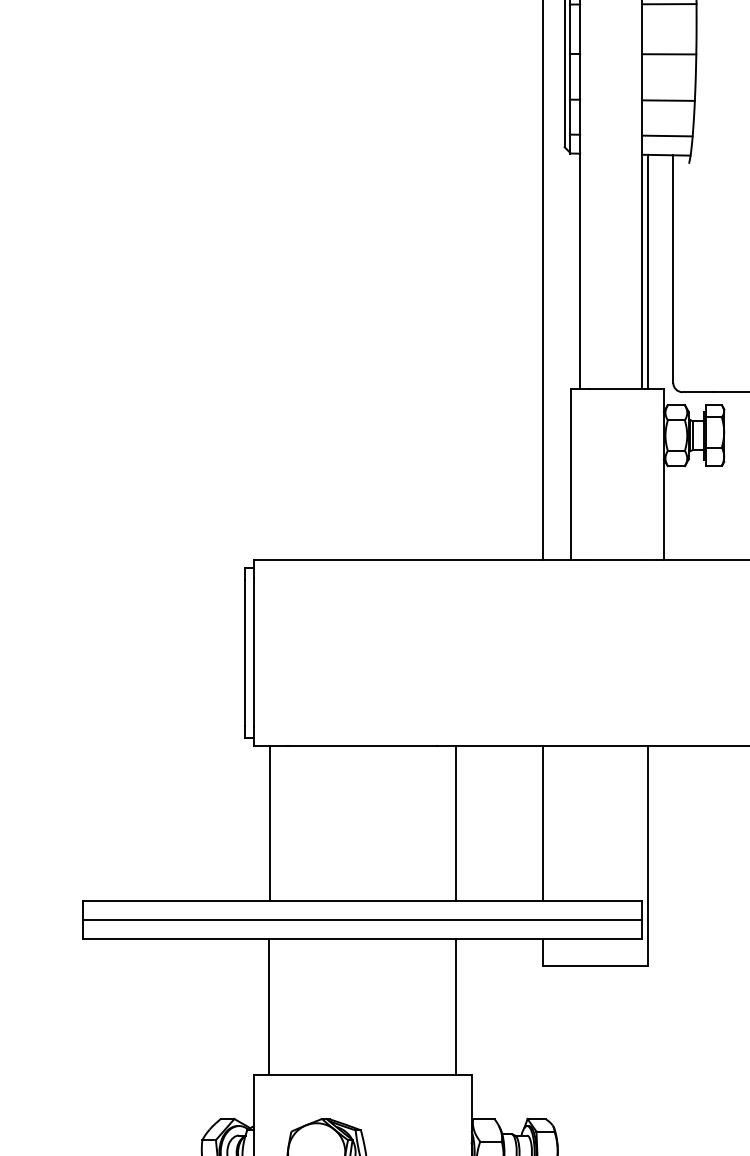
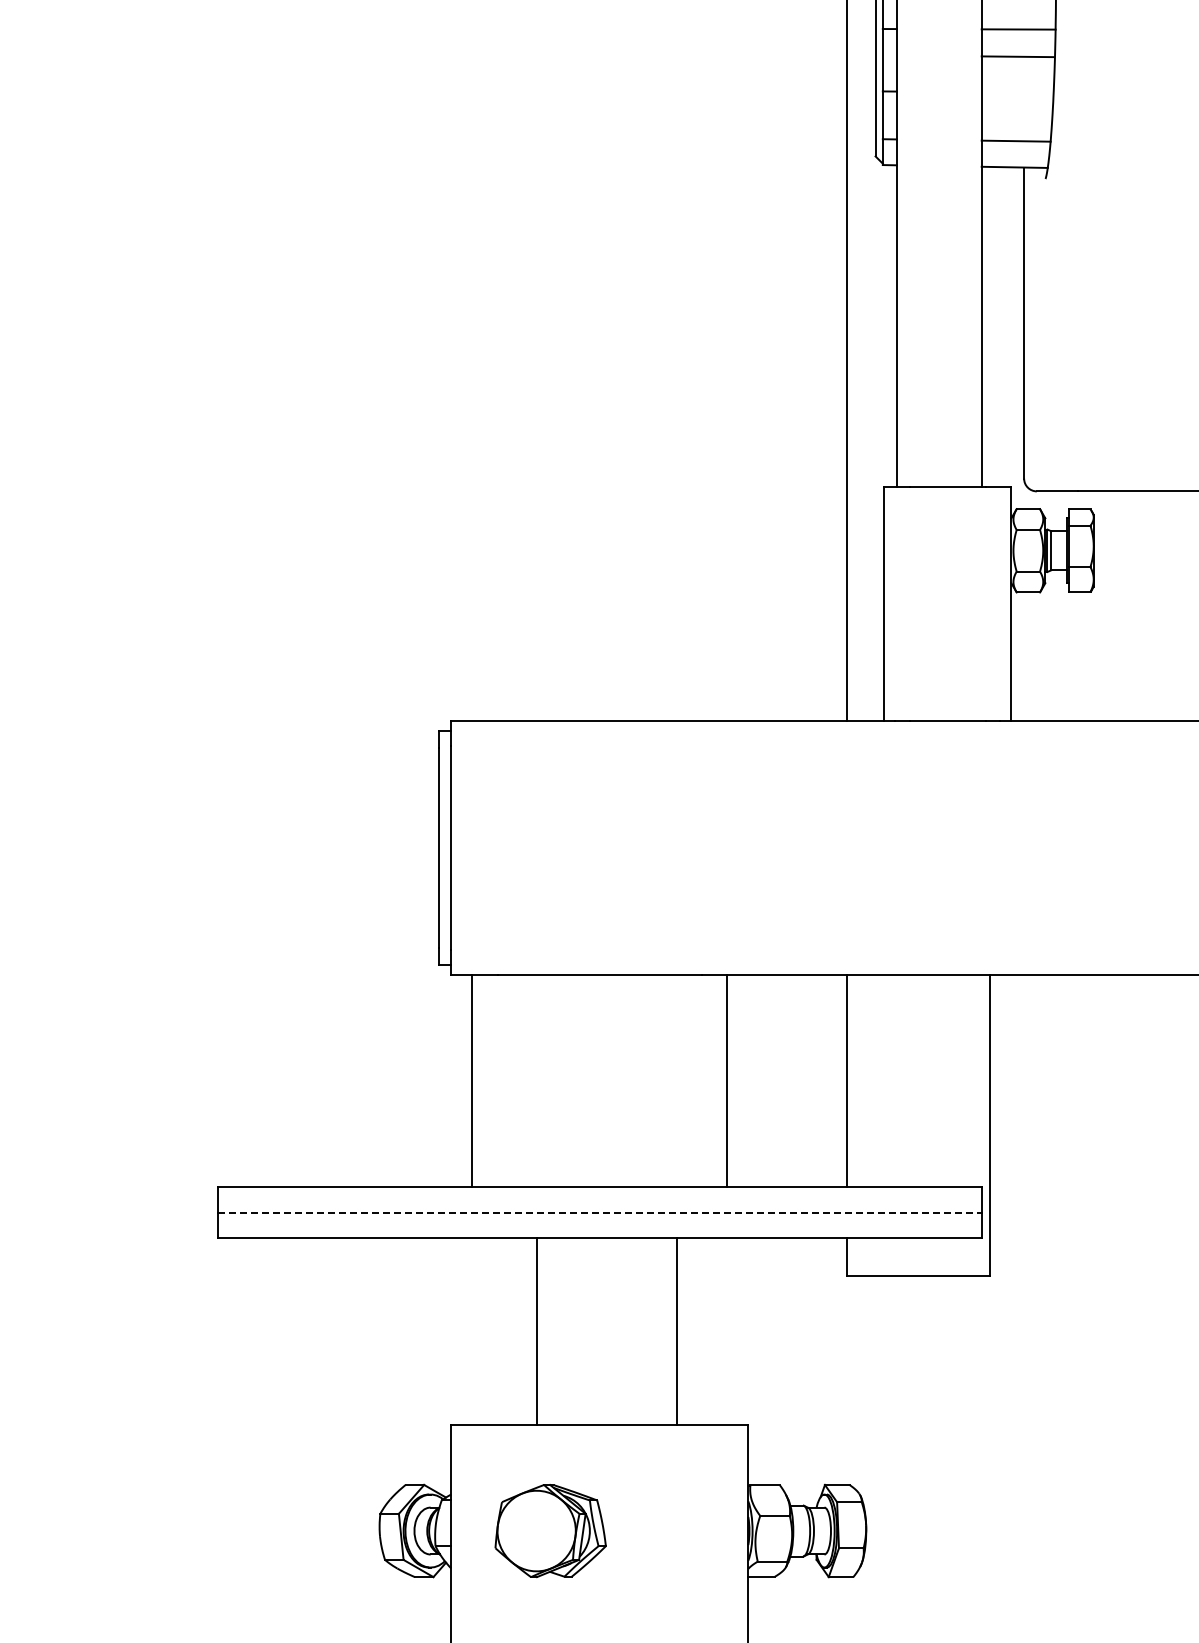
line: (668, 100) -> (1017, 56), moved
line: (647, 271) -> (989, 326), removed
line: (362, 919) -> (599, 1212), solid -> dashed
line: (269, 1006) -> (536, 1331), moved
line: (456, 1006) -> (676, 1331), moved

